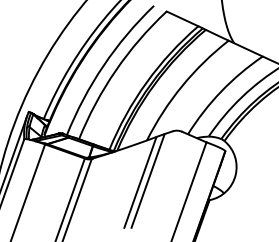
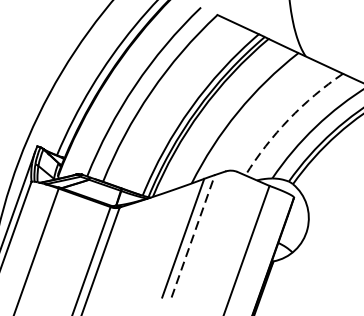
arc: (221, 91) -> (289, 119), solid -> dashed
line: (148, 180) -> (193, 235), solid -> dashed

